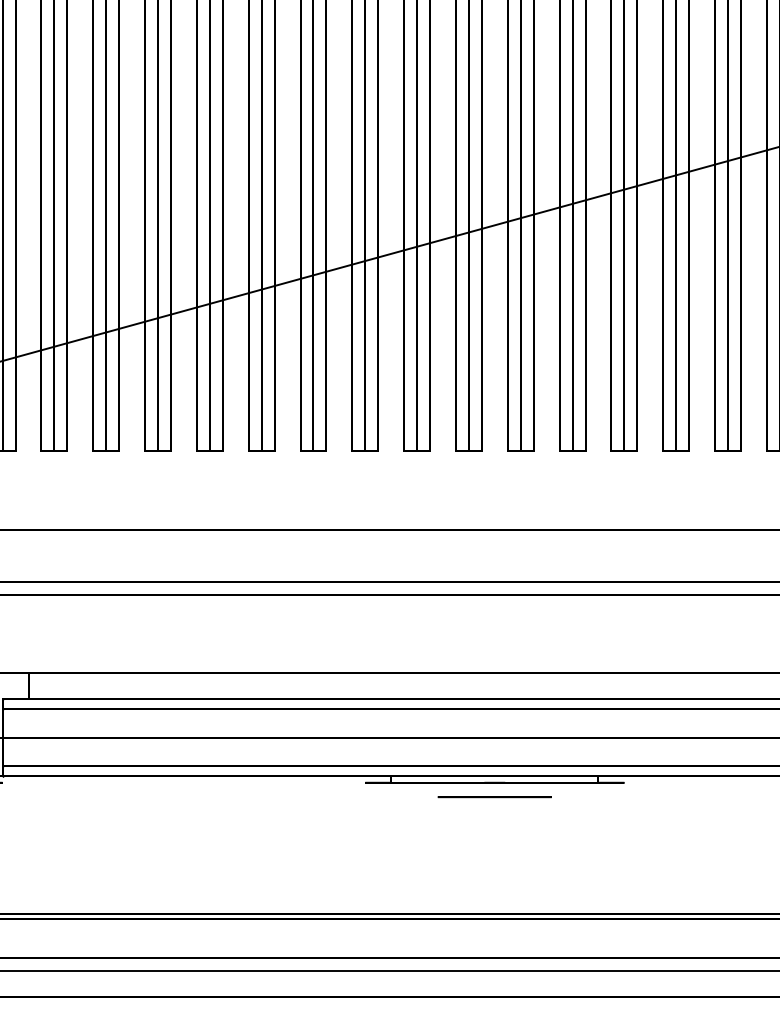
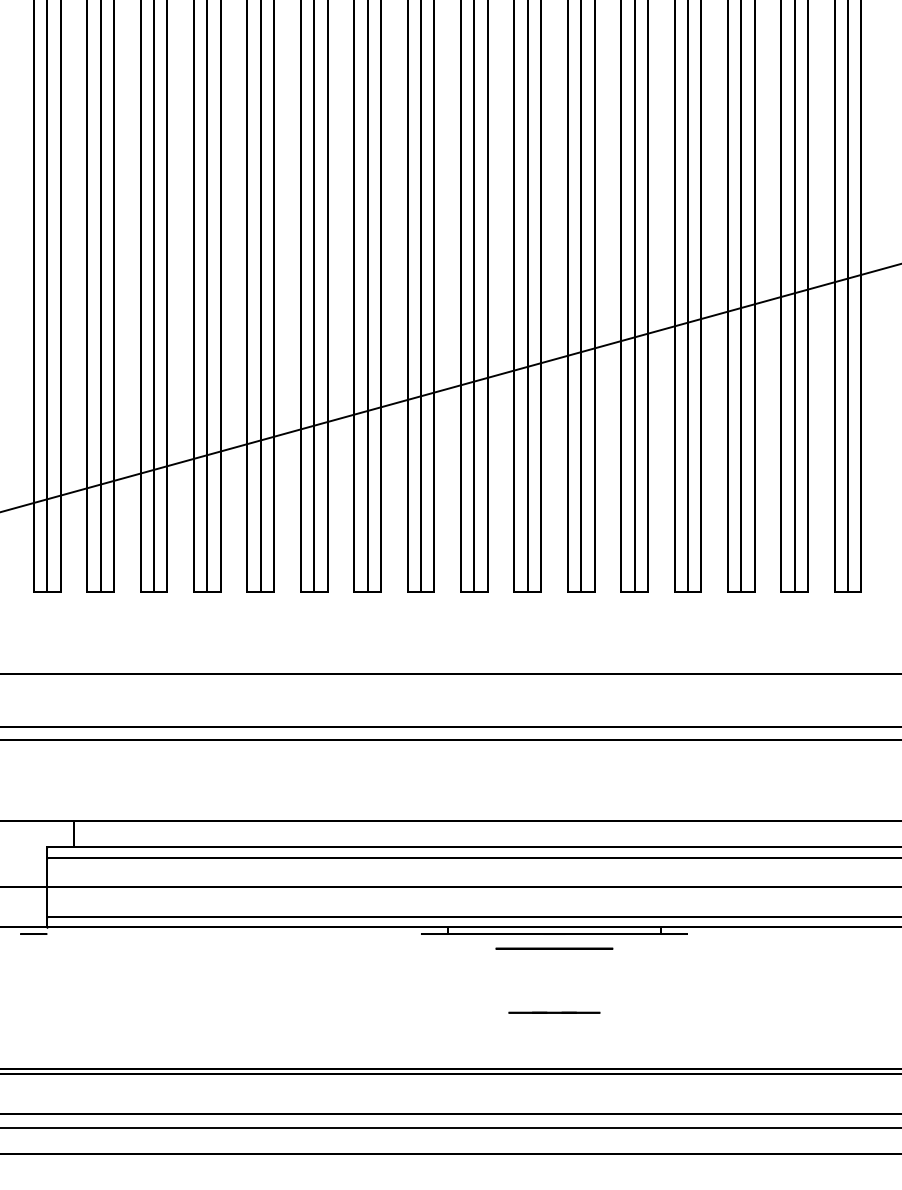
line: (494, 858) -> (554, 1012), added

